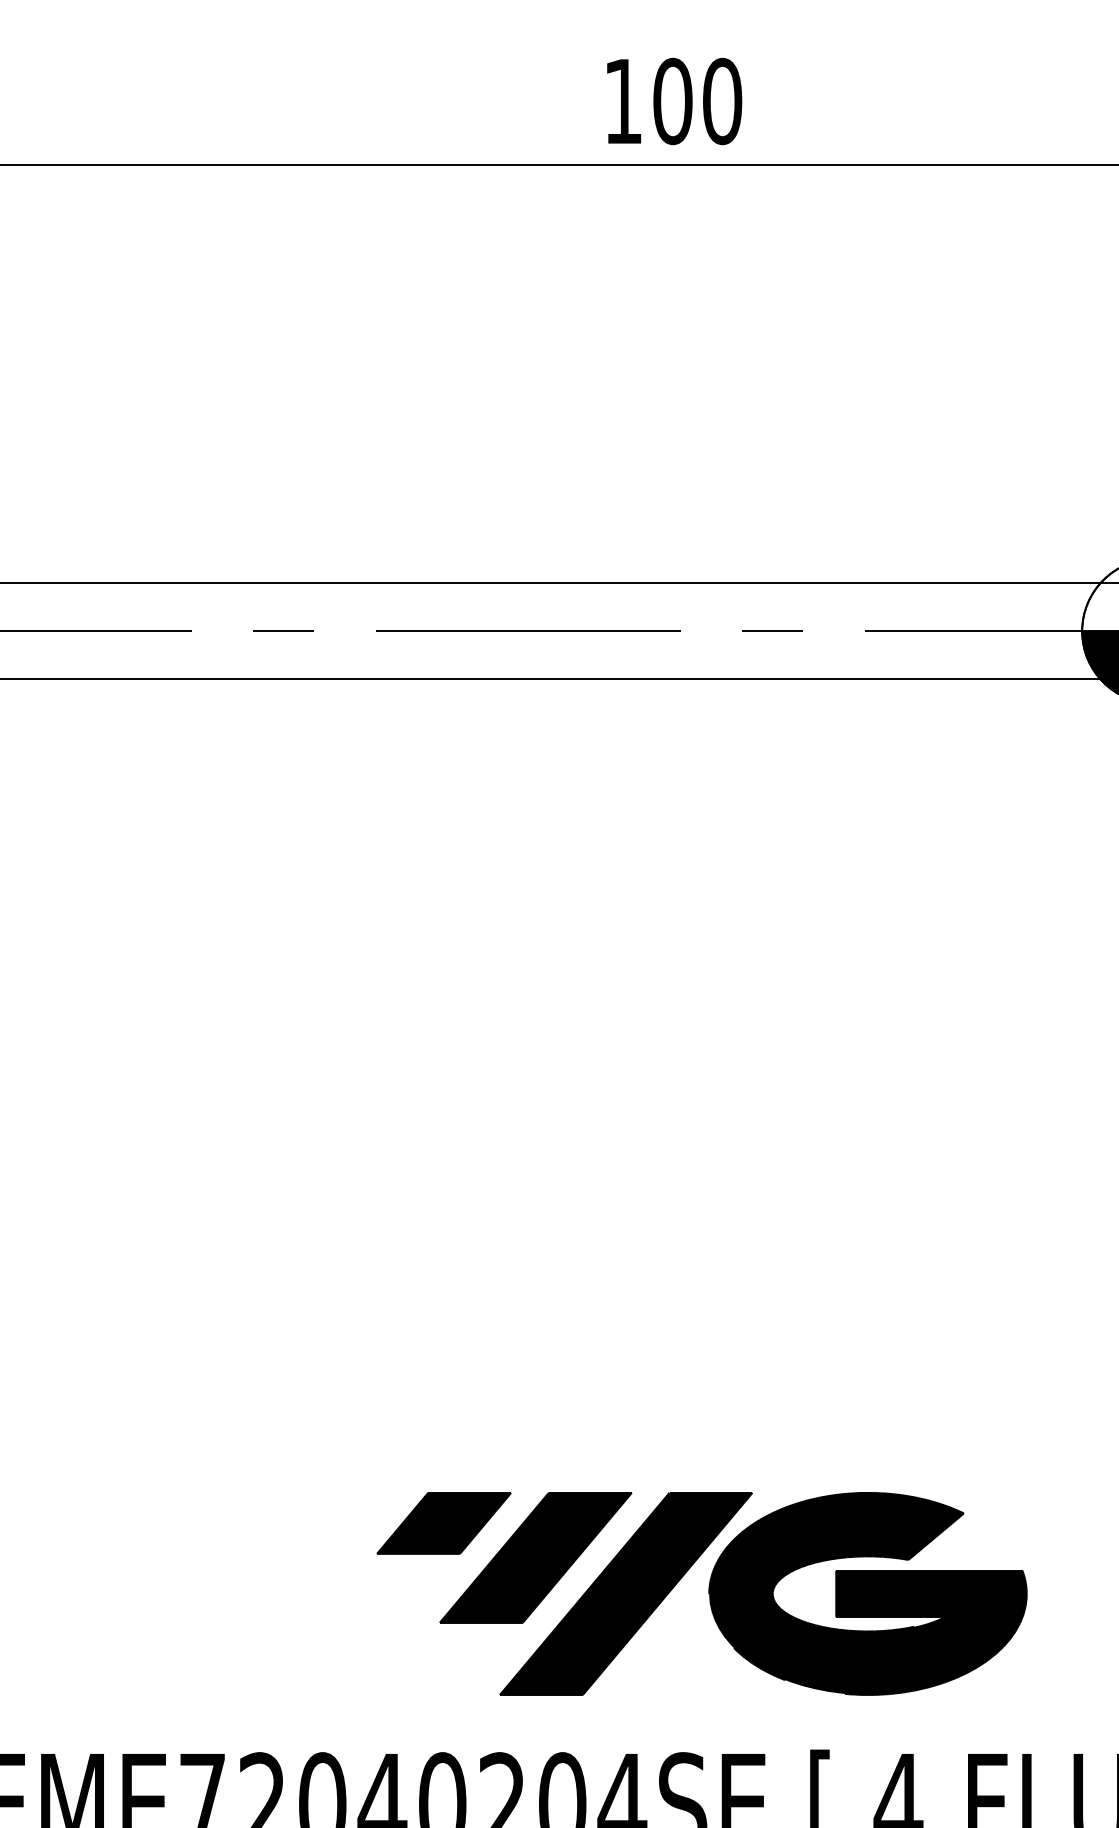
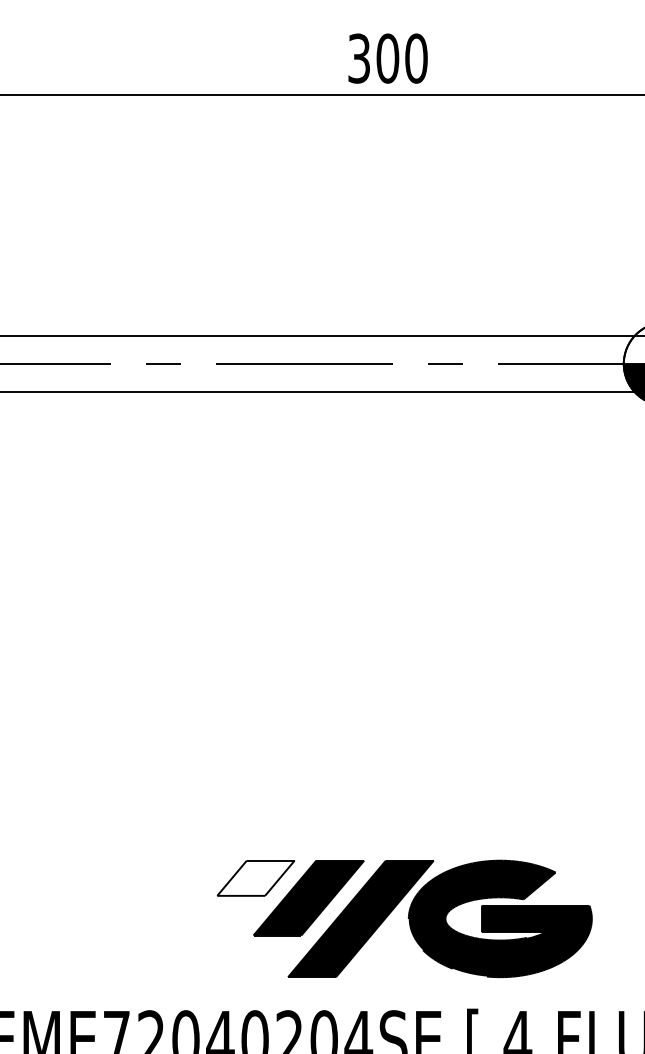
text: (621, 101) -> (358, 58), 100 -> 300
fill: (443, 1522) -> (255, 877), removed

